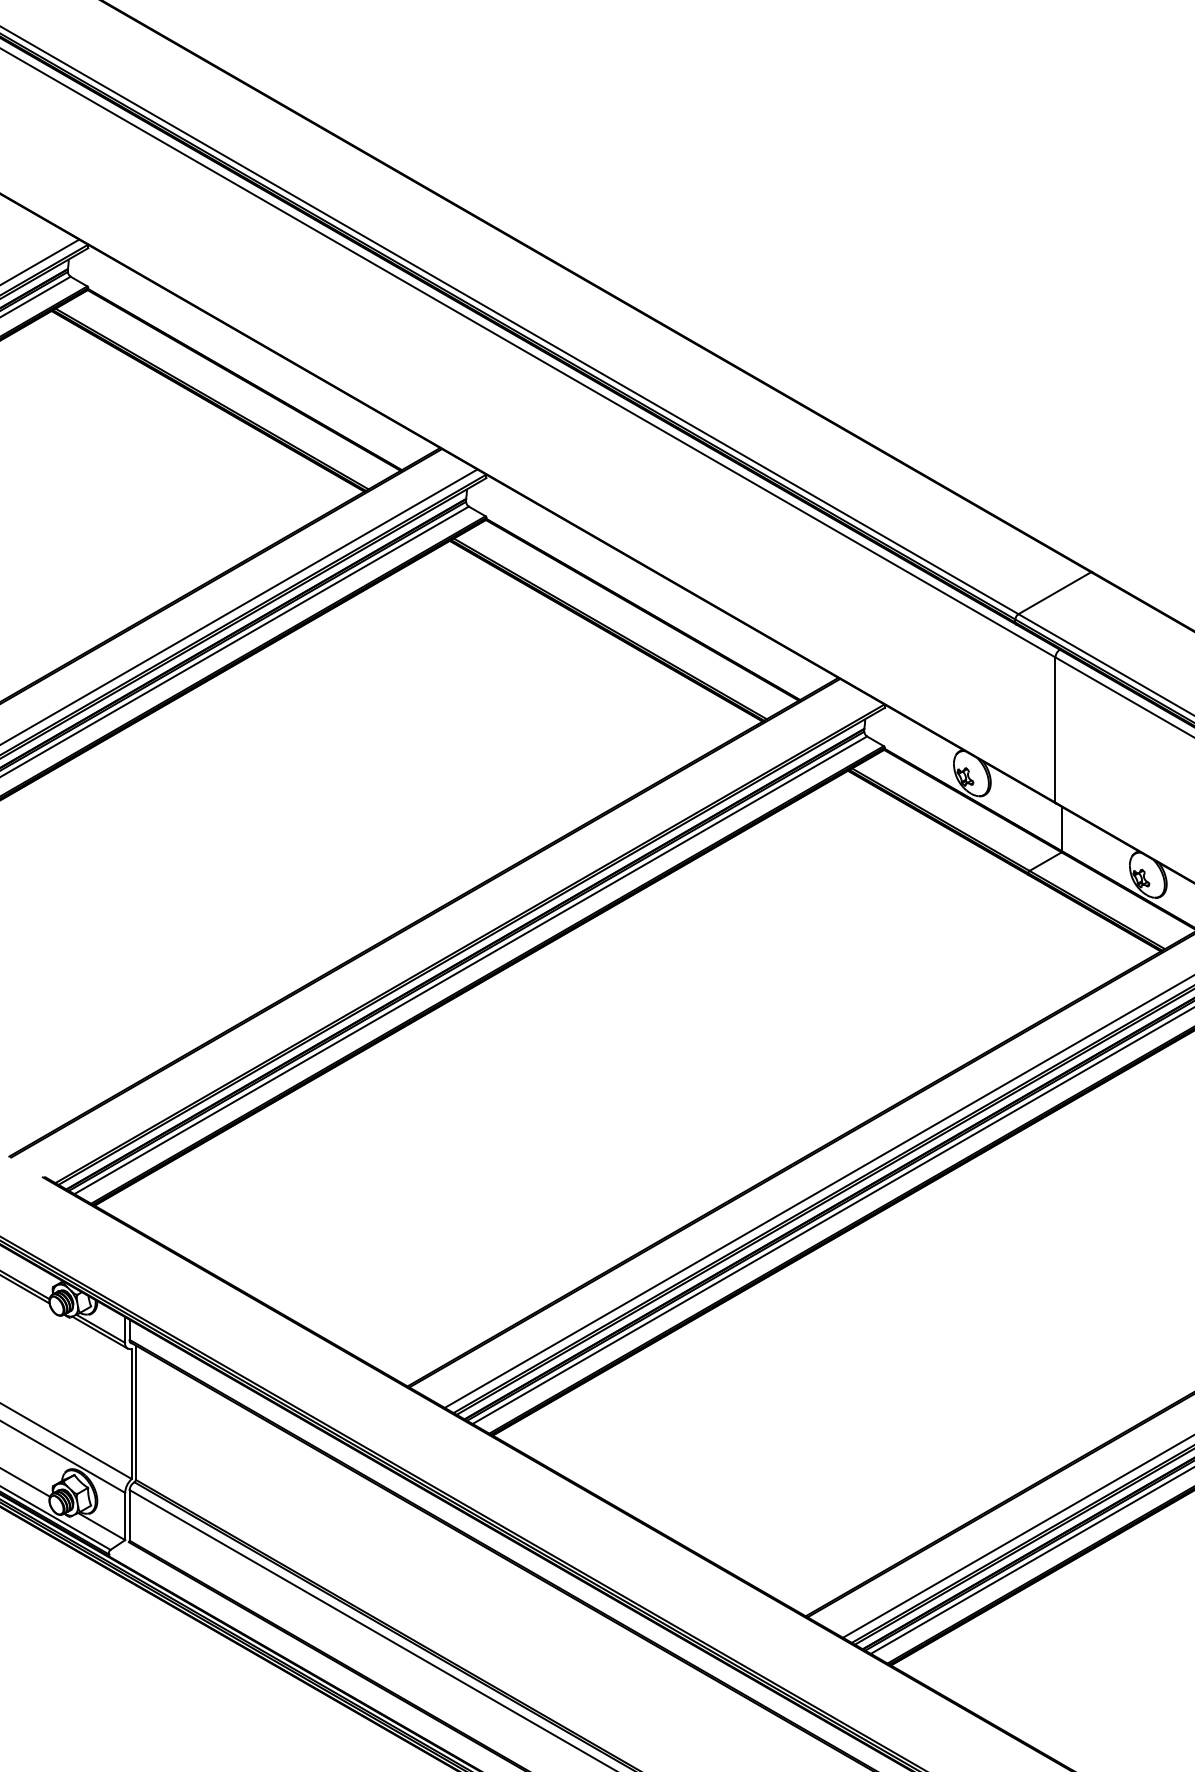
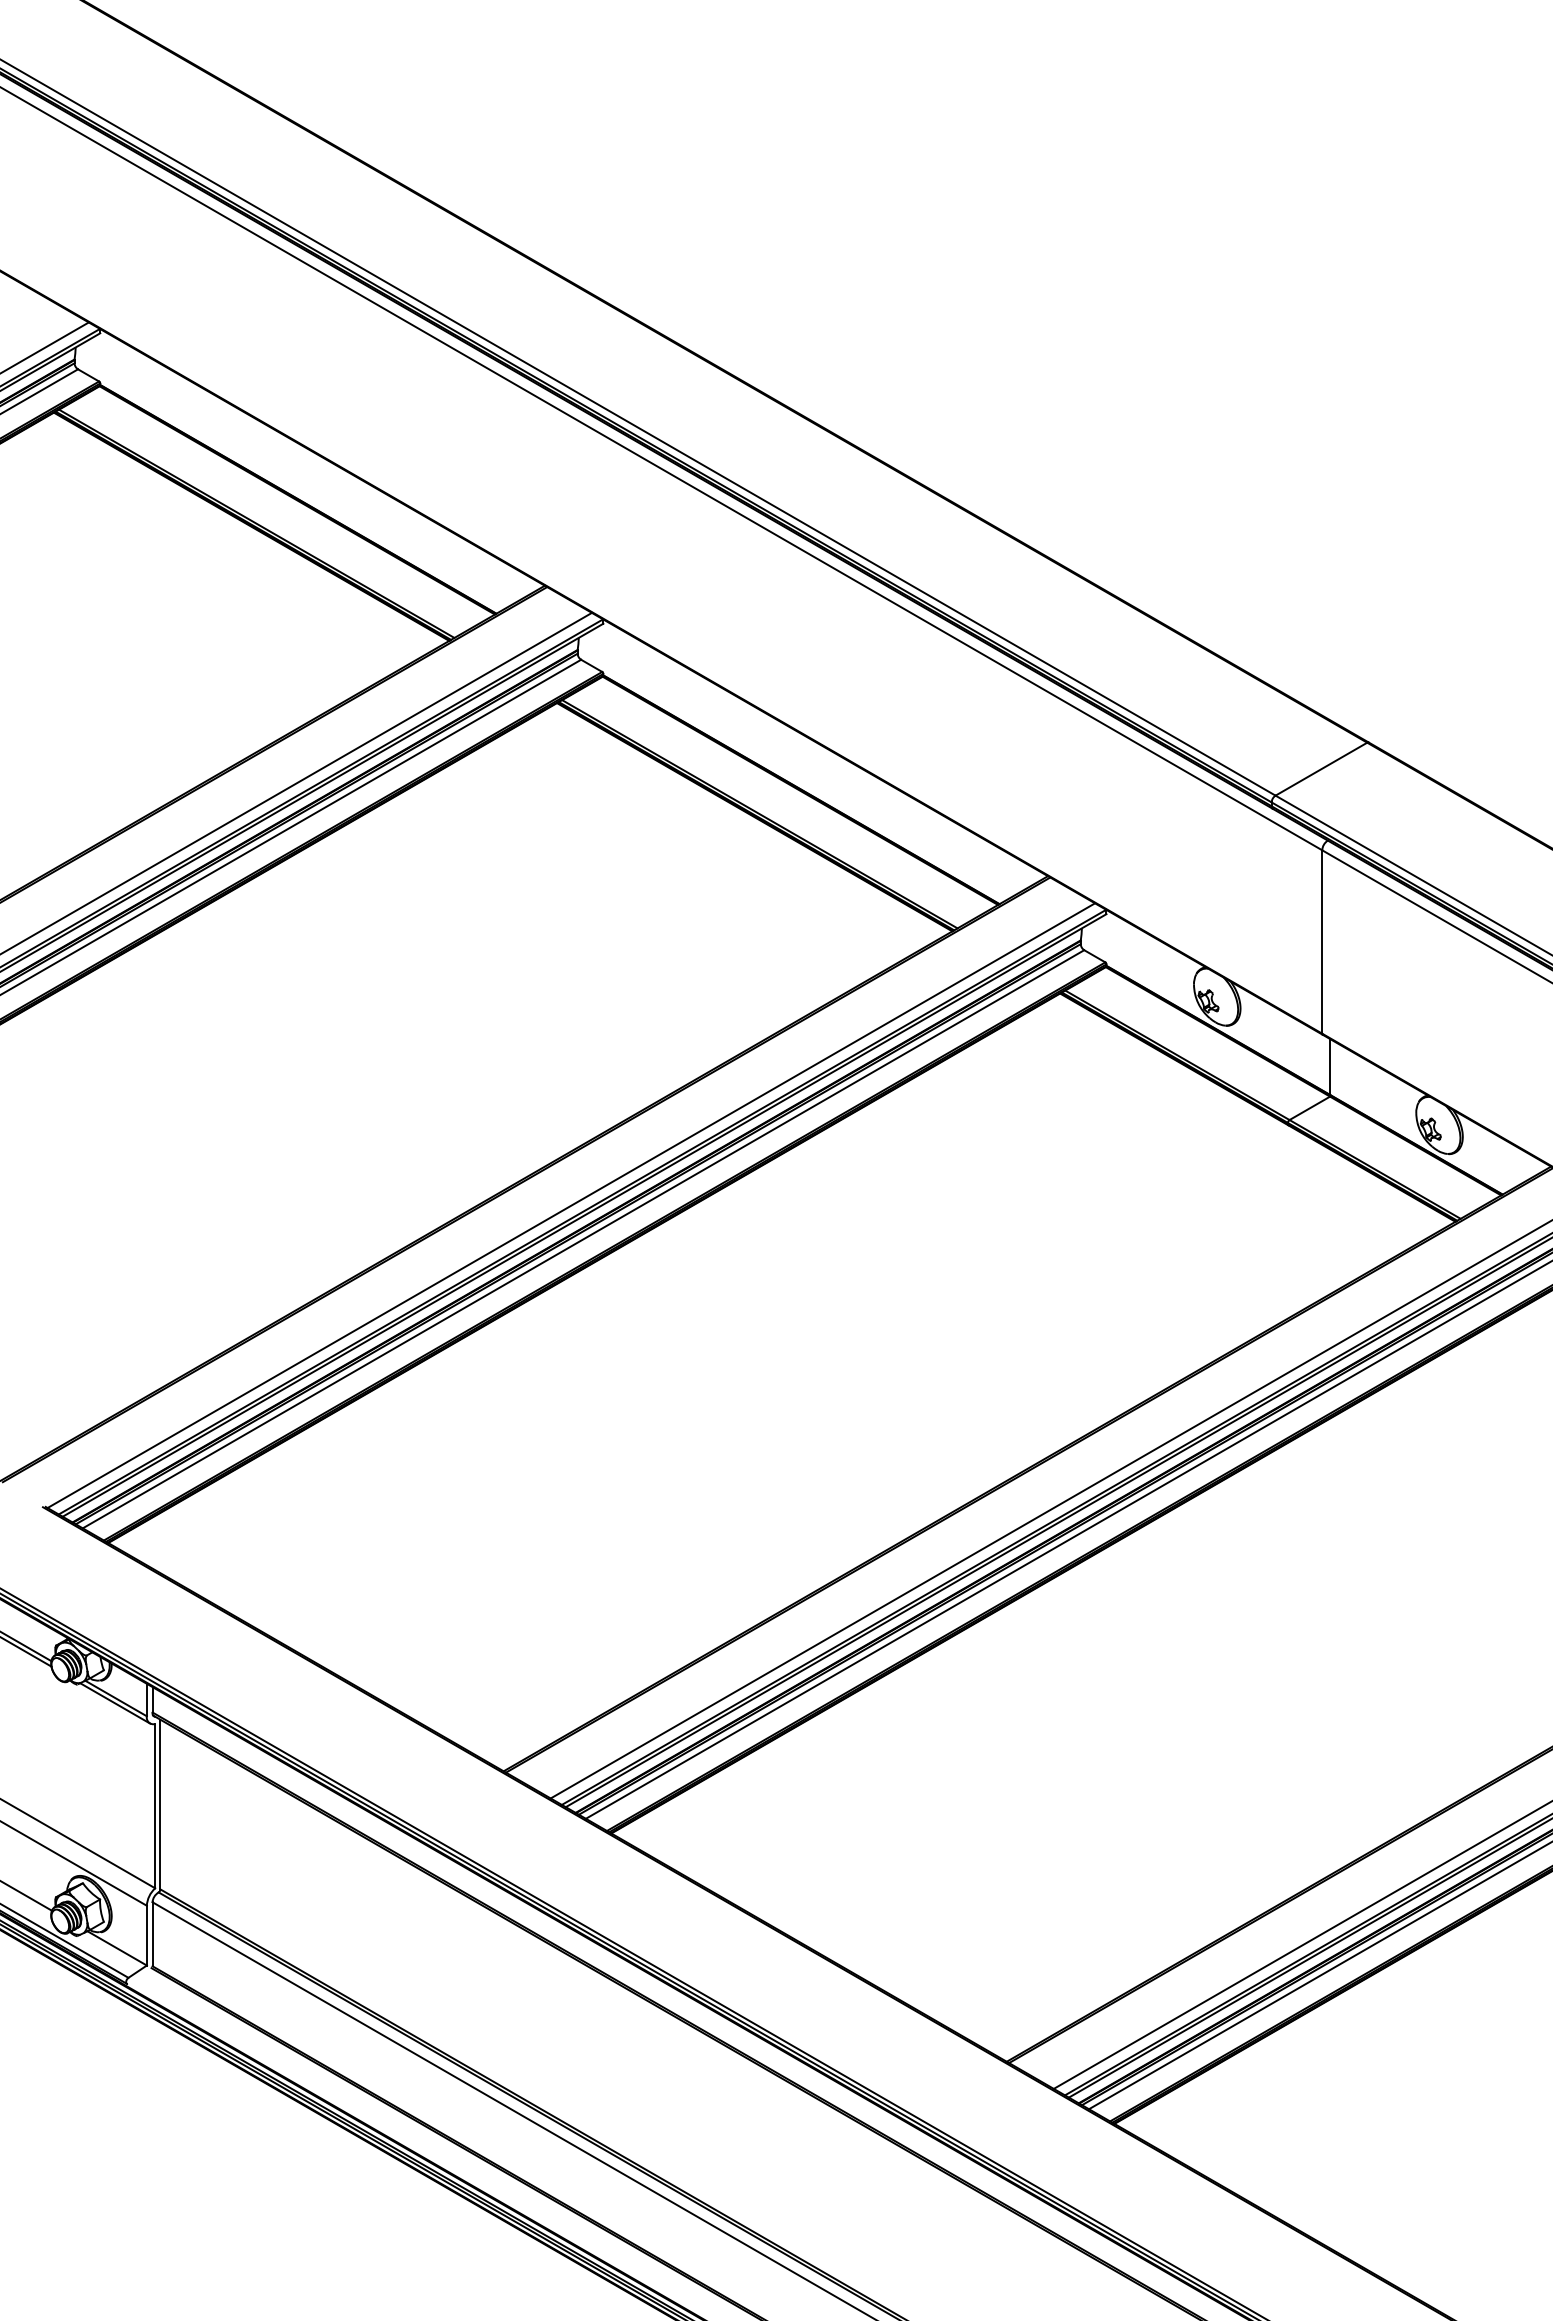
line: (461, 938) -> (571, 1205), added

